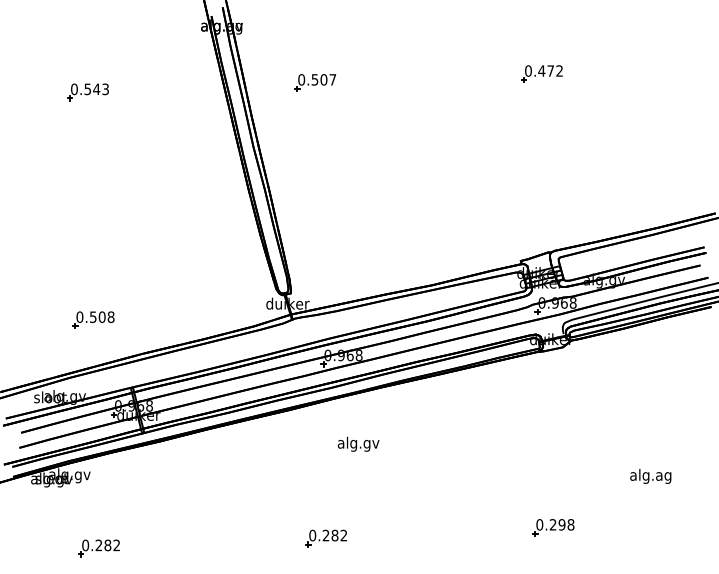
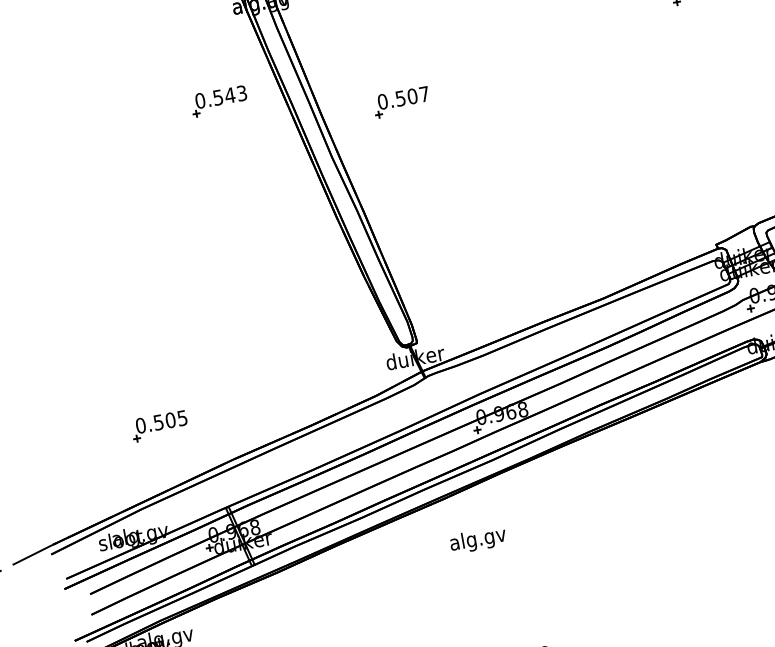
part: (315, 82) -> (401, 102), moved
part: (87, 92) -> (218, 101), moved
text: (110, 316) -> (181, 417), 0.508 -> 0.505
text: (358, 443) -> (477, 539), moved

